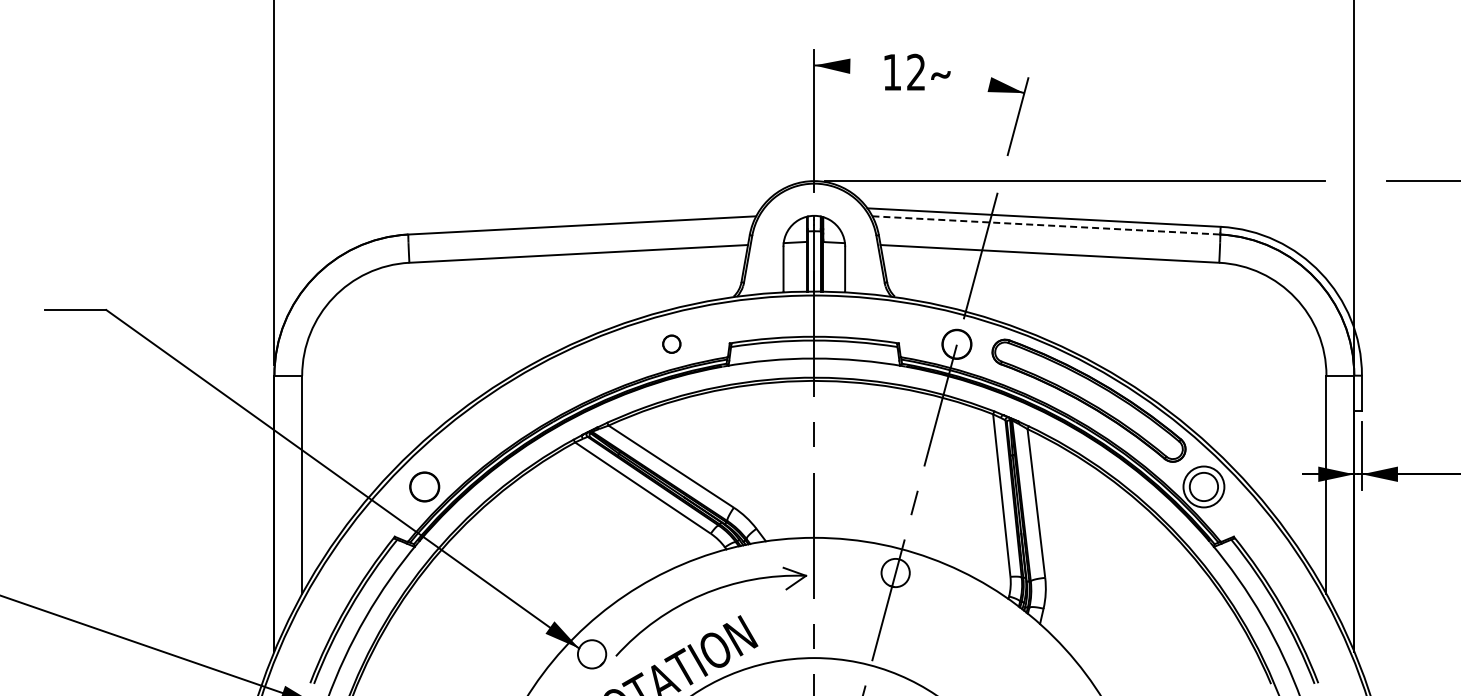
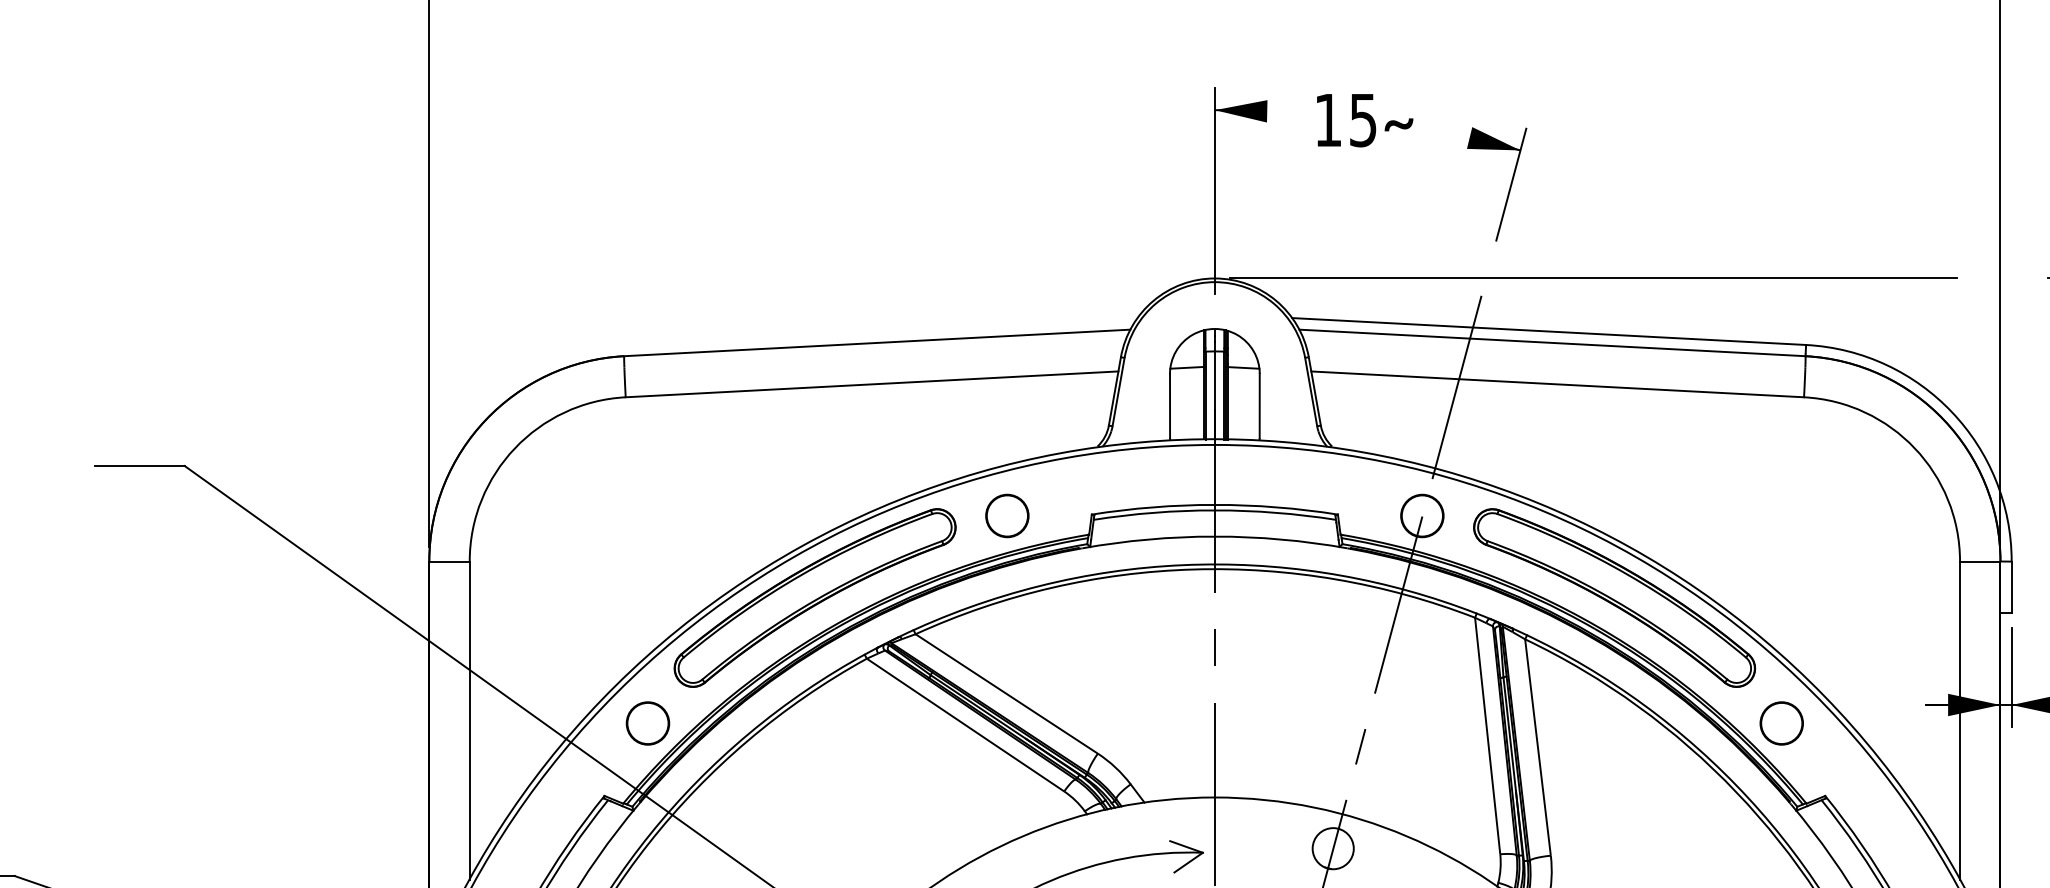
text: (916, 71) -> (1363, 118), 12 -> 15
line: (1046, 225) -> (1552, 343), dashed -> solid
circle: (671, 343) -> (1007, 514), size x1.67
part: (539, 400) -> (814, 597), added
circle: (1203, 486) -> (1781, 722), size x0.71

